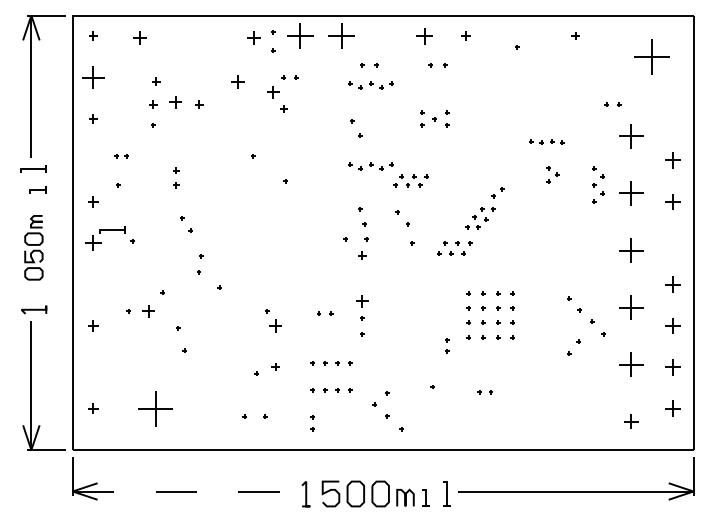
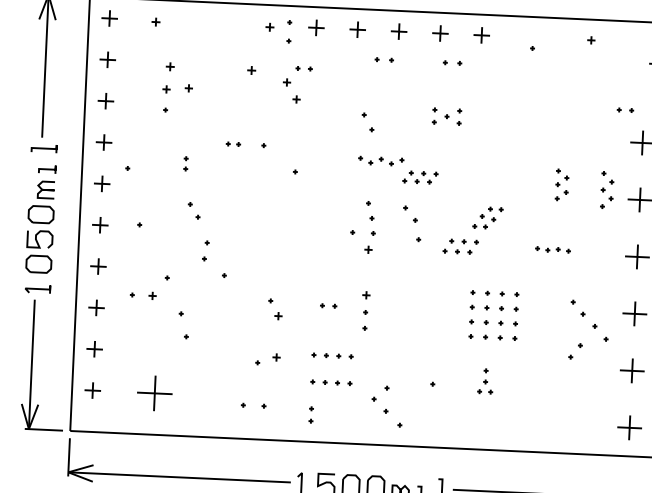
part: (93, 36) -> (109, 18), size x1.67
part: (300, 36) -> (316, 28), size x0.62
part: (341, 36) -> (357, 29), size x0.62
part: (382, 36) -> (398, 31), added
part: (465, 36) -> (481, 35), size x1.67
part: (139, 37) -> (155, 21), size x0.62
part: (253, 37) -> (269, 26), size x0.62
part: (93, 77) -> (107, 59), size x0.71
part: (237, 81) -> (251, 70), size x0.62
part: (370, 85) -> (384, 80), removed
part: (273, 91) -> (287, 81), size x0.62
part: (175, 102) -> (188, 88), size x0.62
part: (199, 104) -> (212, 91), removed
part: (93, 118) -> (106, 100), size x1.67
part: (546, 141) -> (552, 249), moved
part: (121, 156) -> (233, 144), moved
part: (93, 160) -> (104, 142), added
part: (176, 177) -> (186, 163), size x0.71
part: (497, 192) -> (561, 195), moved
part: (93, 201) -> (102, 183), size x1.43
line: (112, 229) -> (119, 212), removed
part: (33, 247) -> (40, 226), size x1.43
part: (93, 284) -> (98, 266), added
part: (362, 300) -> (366, 294), size x0.62
part: (148, 311) -> (152, 295), size x0.62
part: (93, 325) -> (96, 307), size x1.43
part: (275, 325) -> (278, 315), size x0.62
part: (447, 345) -> (485, 376), moved
part: (93, 367) -> (94, 349), added
part: (93, 408) -> (92, 390), size x1.43
part: (631, 421) -> (629, 427), size x1.67
line: (184, 491) -> (180, 477), dashed -> solid

